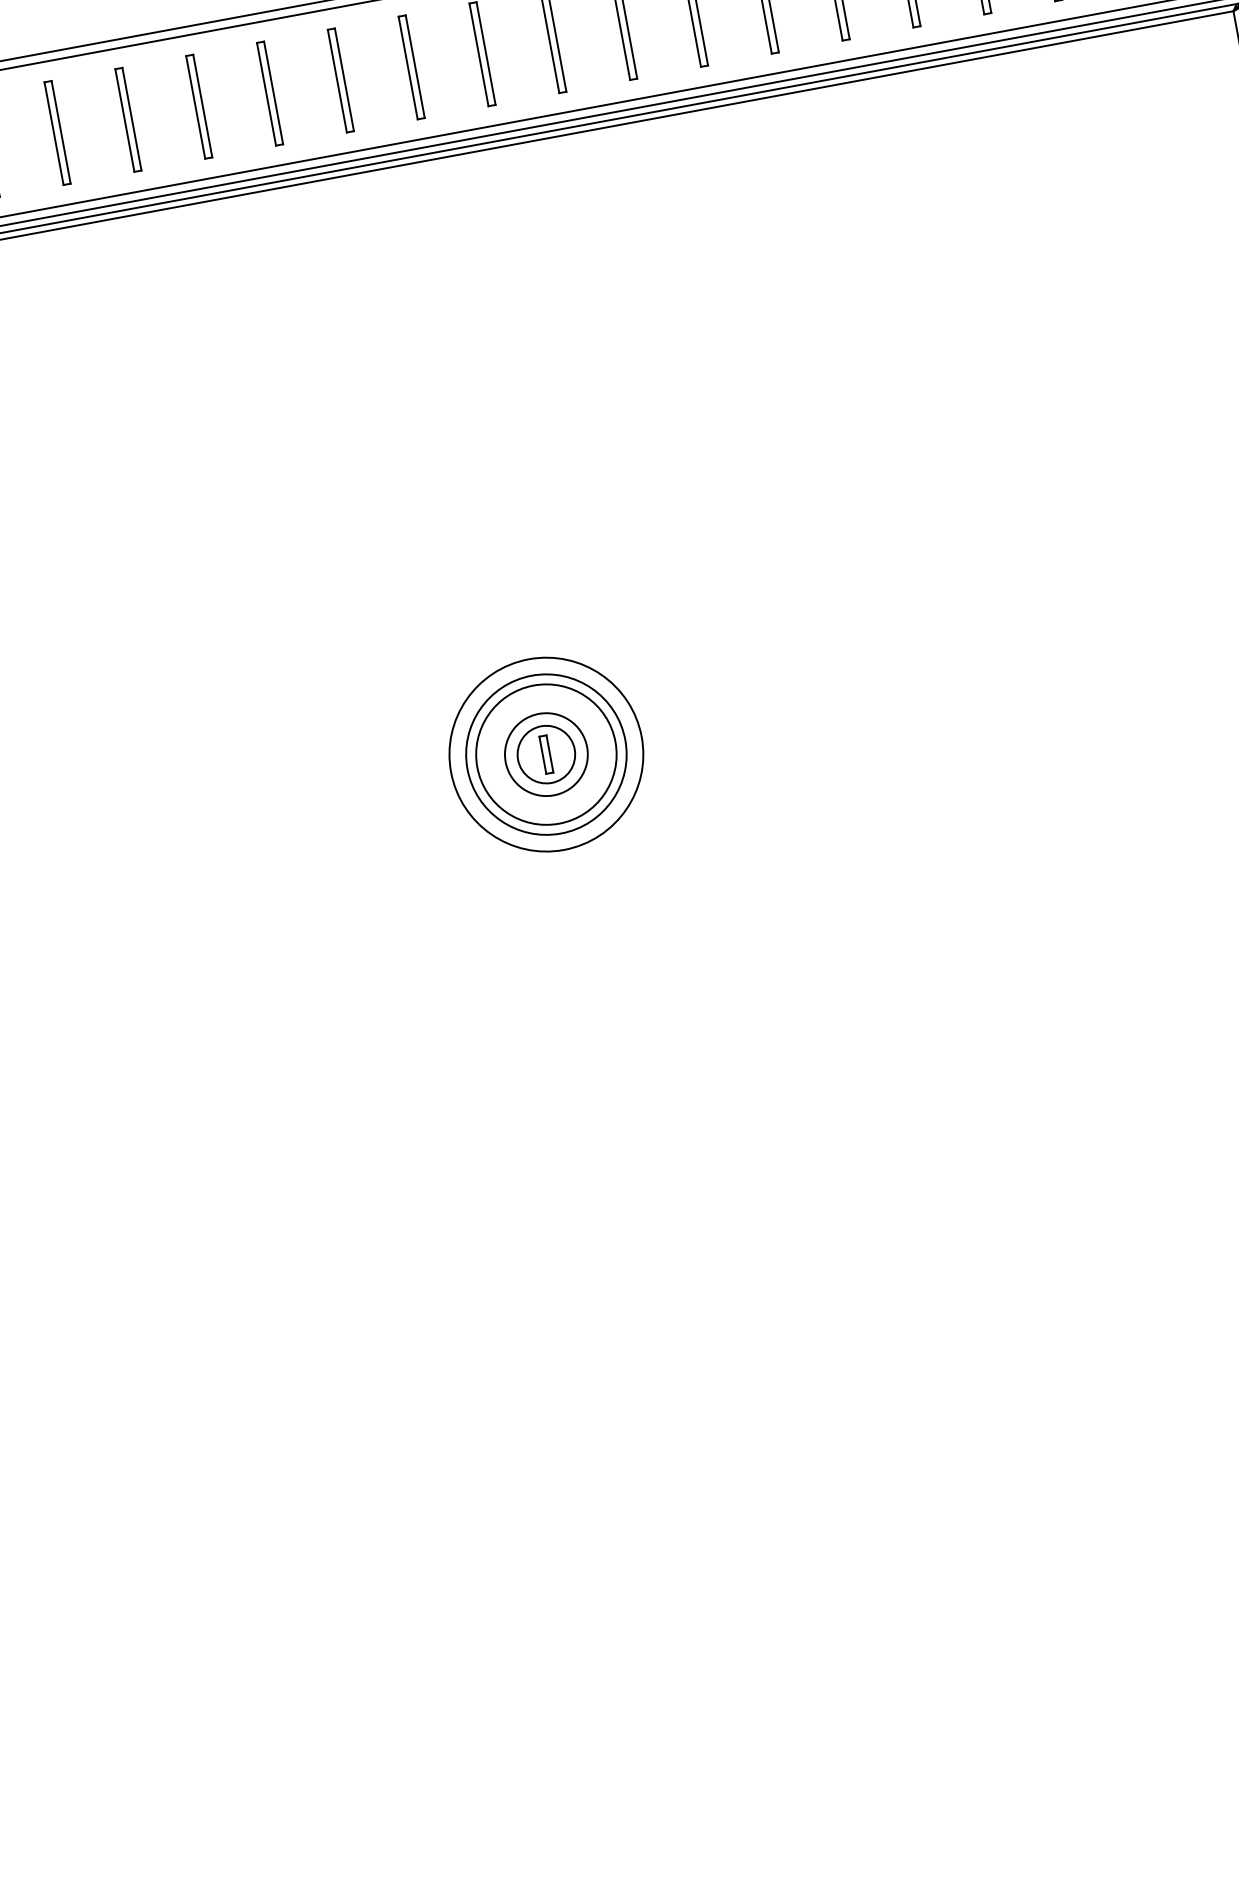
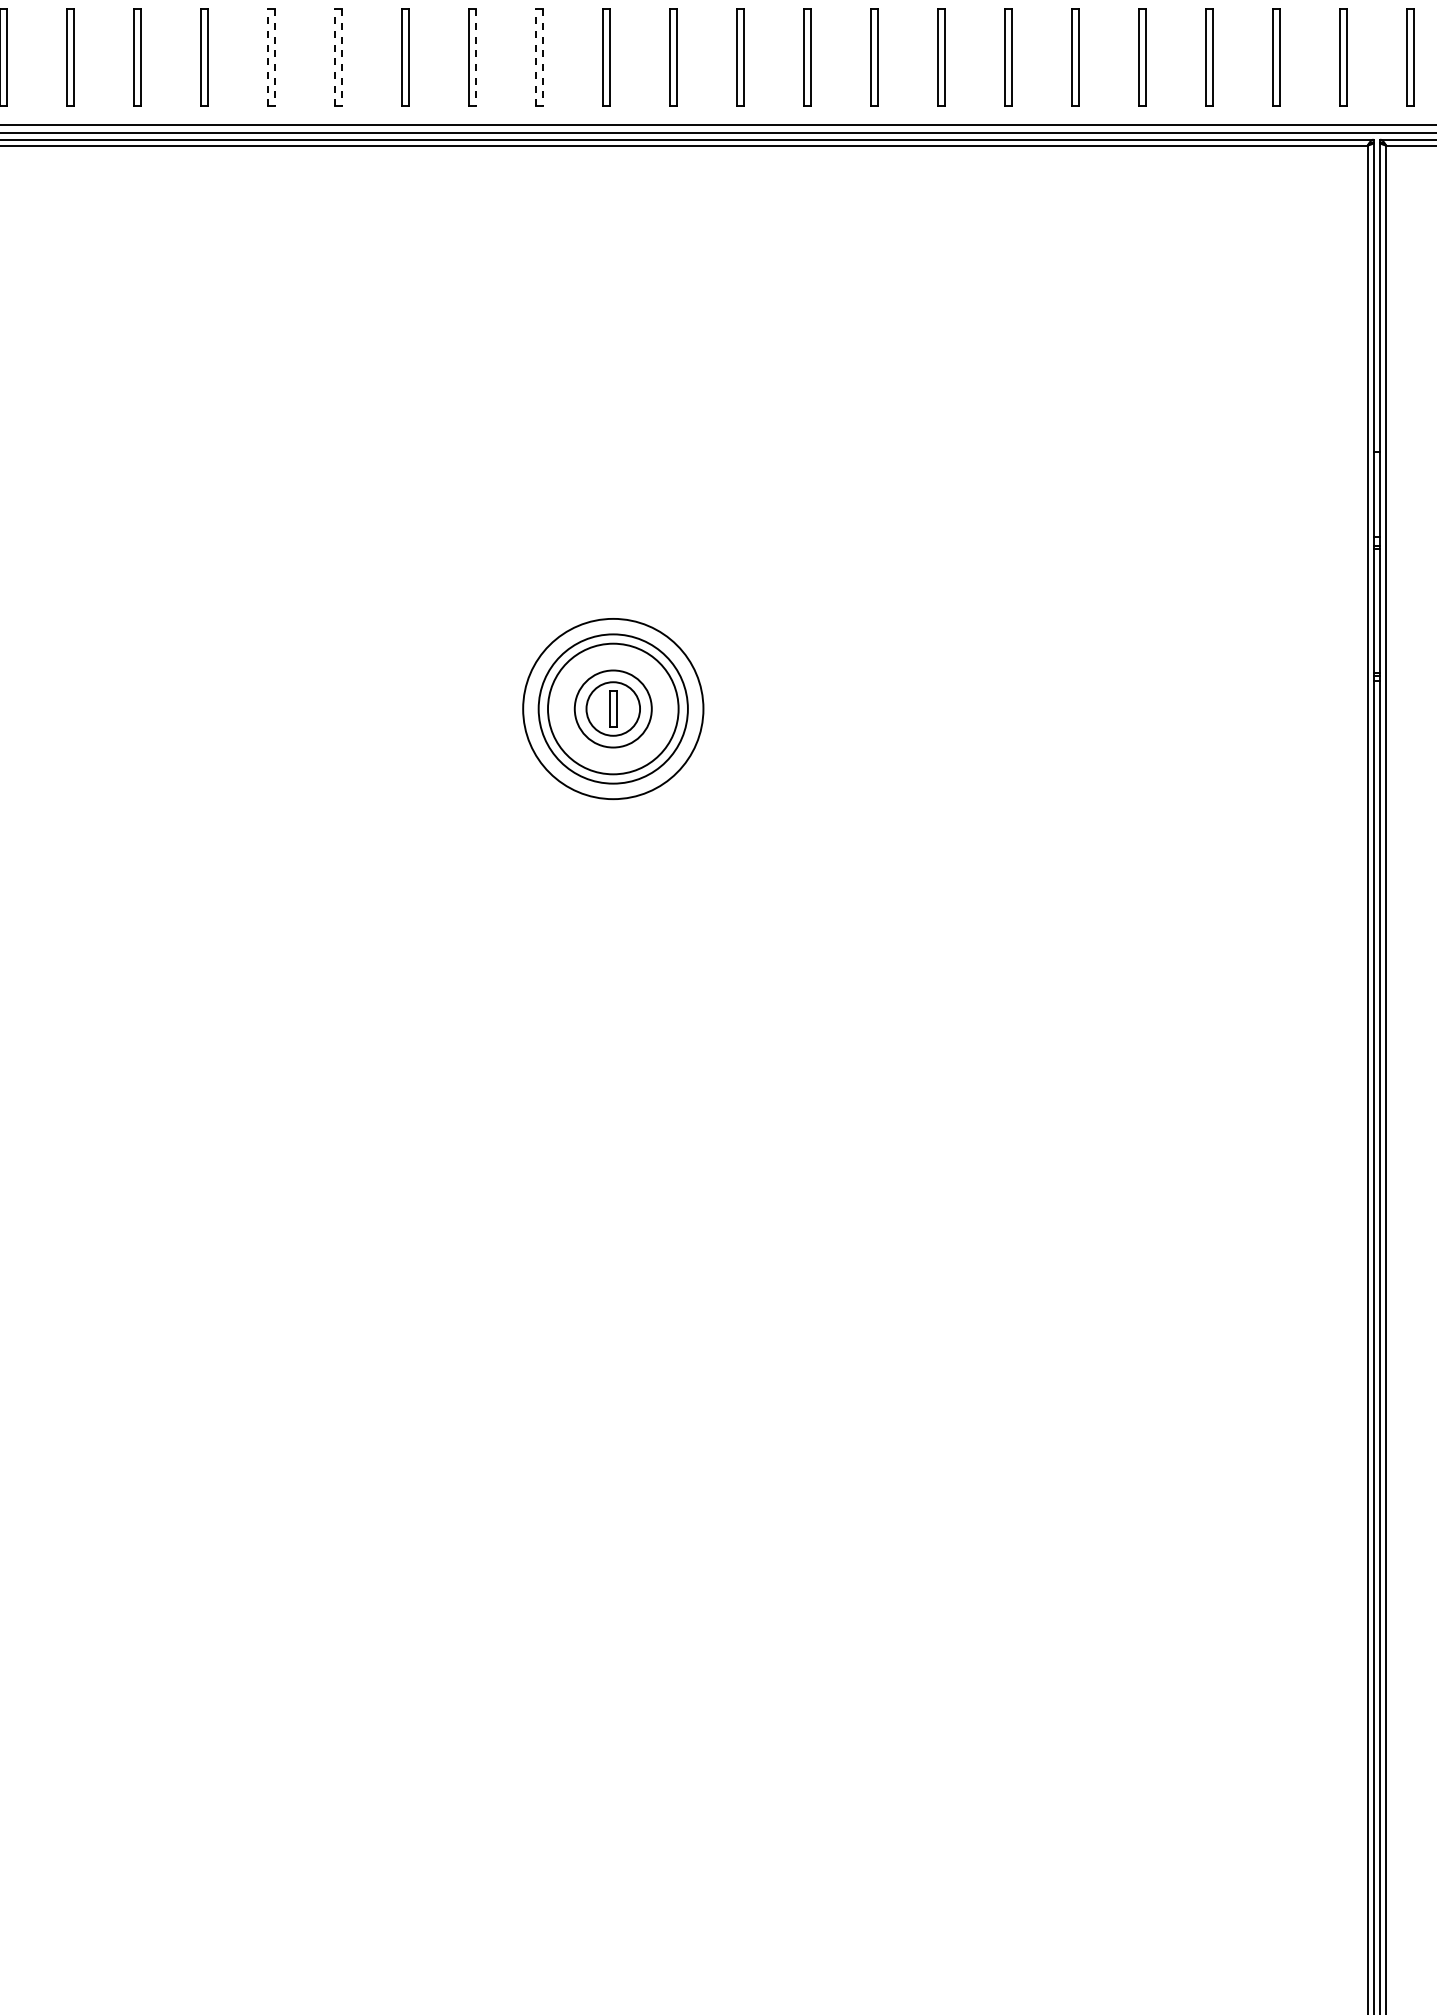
line: (343, 79) -> (542, 57), solid -> dashed
line: (337, 80) -> (536, 57), solid -> dashed
line: (273, 92) -> (475, 57), solid -> dashed
line: (132, 118) -> (342, 57), solid -> dashed
line: (125, 120) -> (335, 57), solid -> dashed
line: (61, 131) -> (275, 57), solid -> dashed
line: (54, 133) -> (268, 57), solid -> dashed

